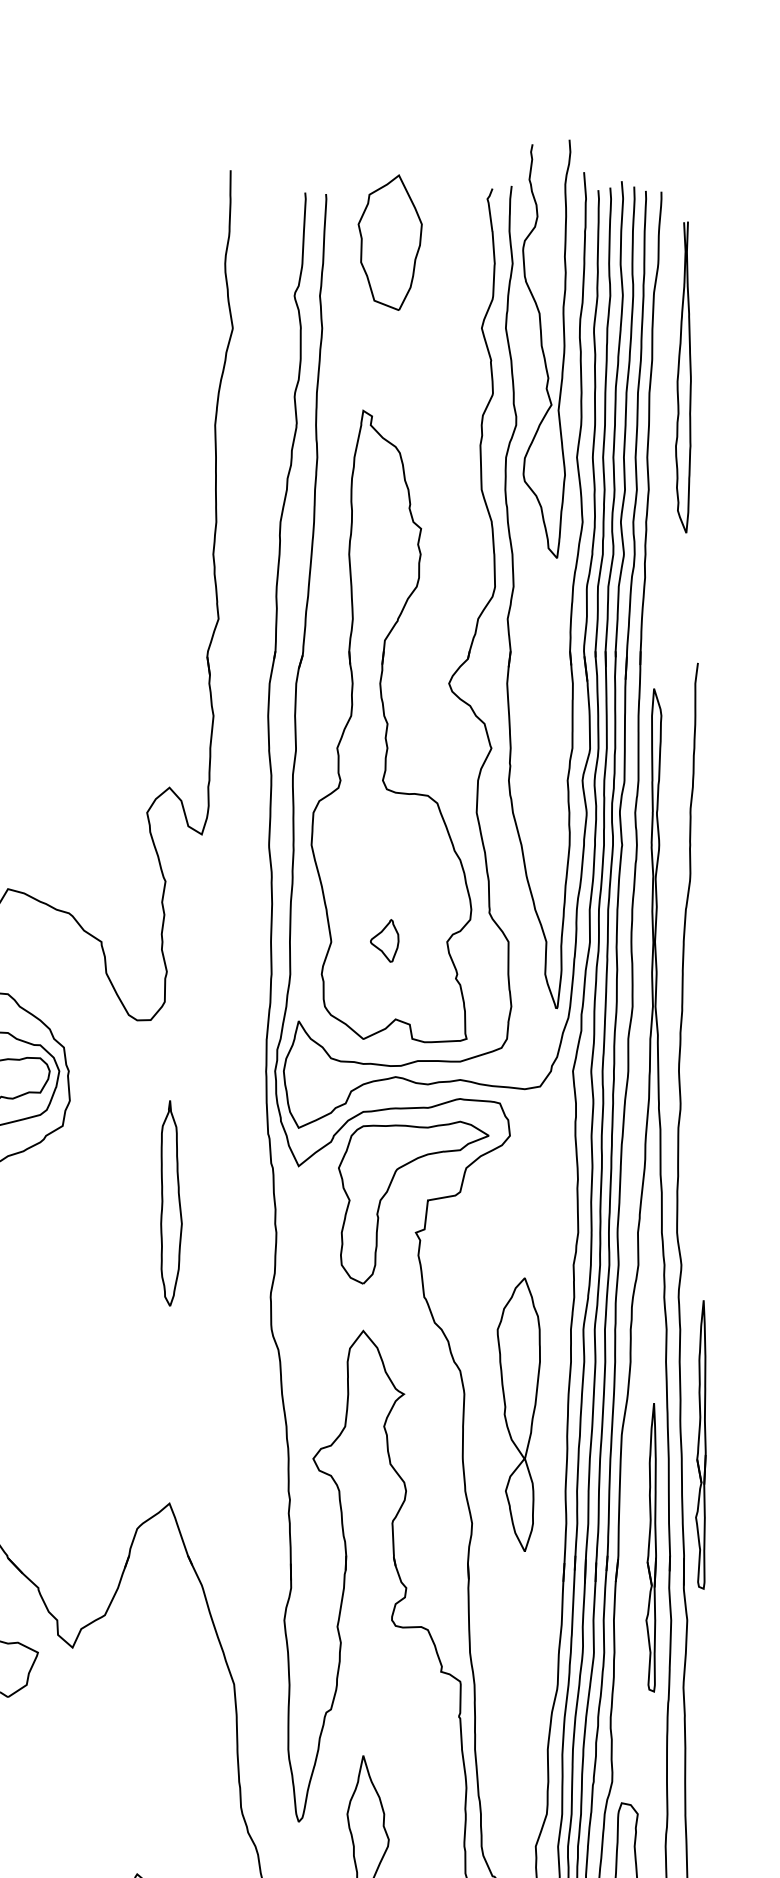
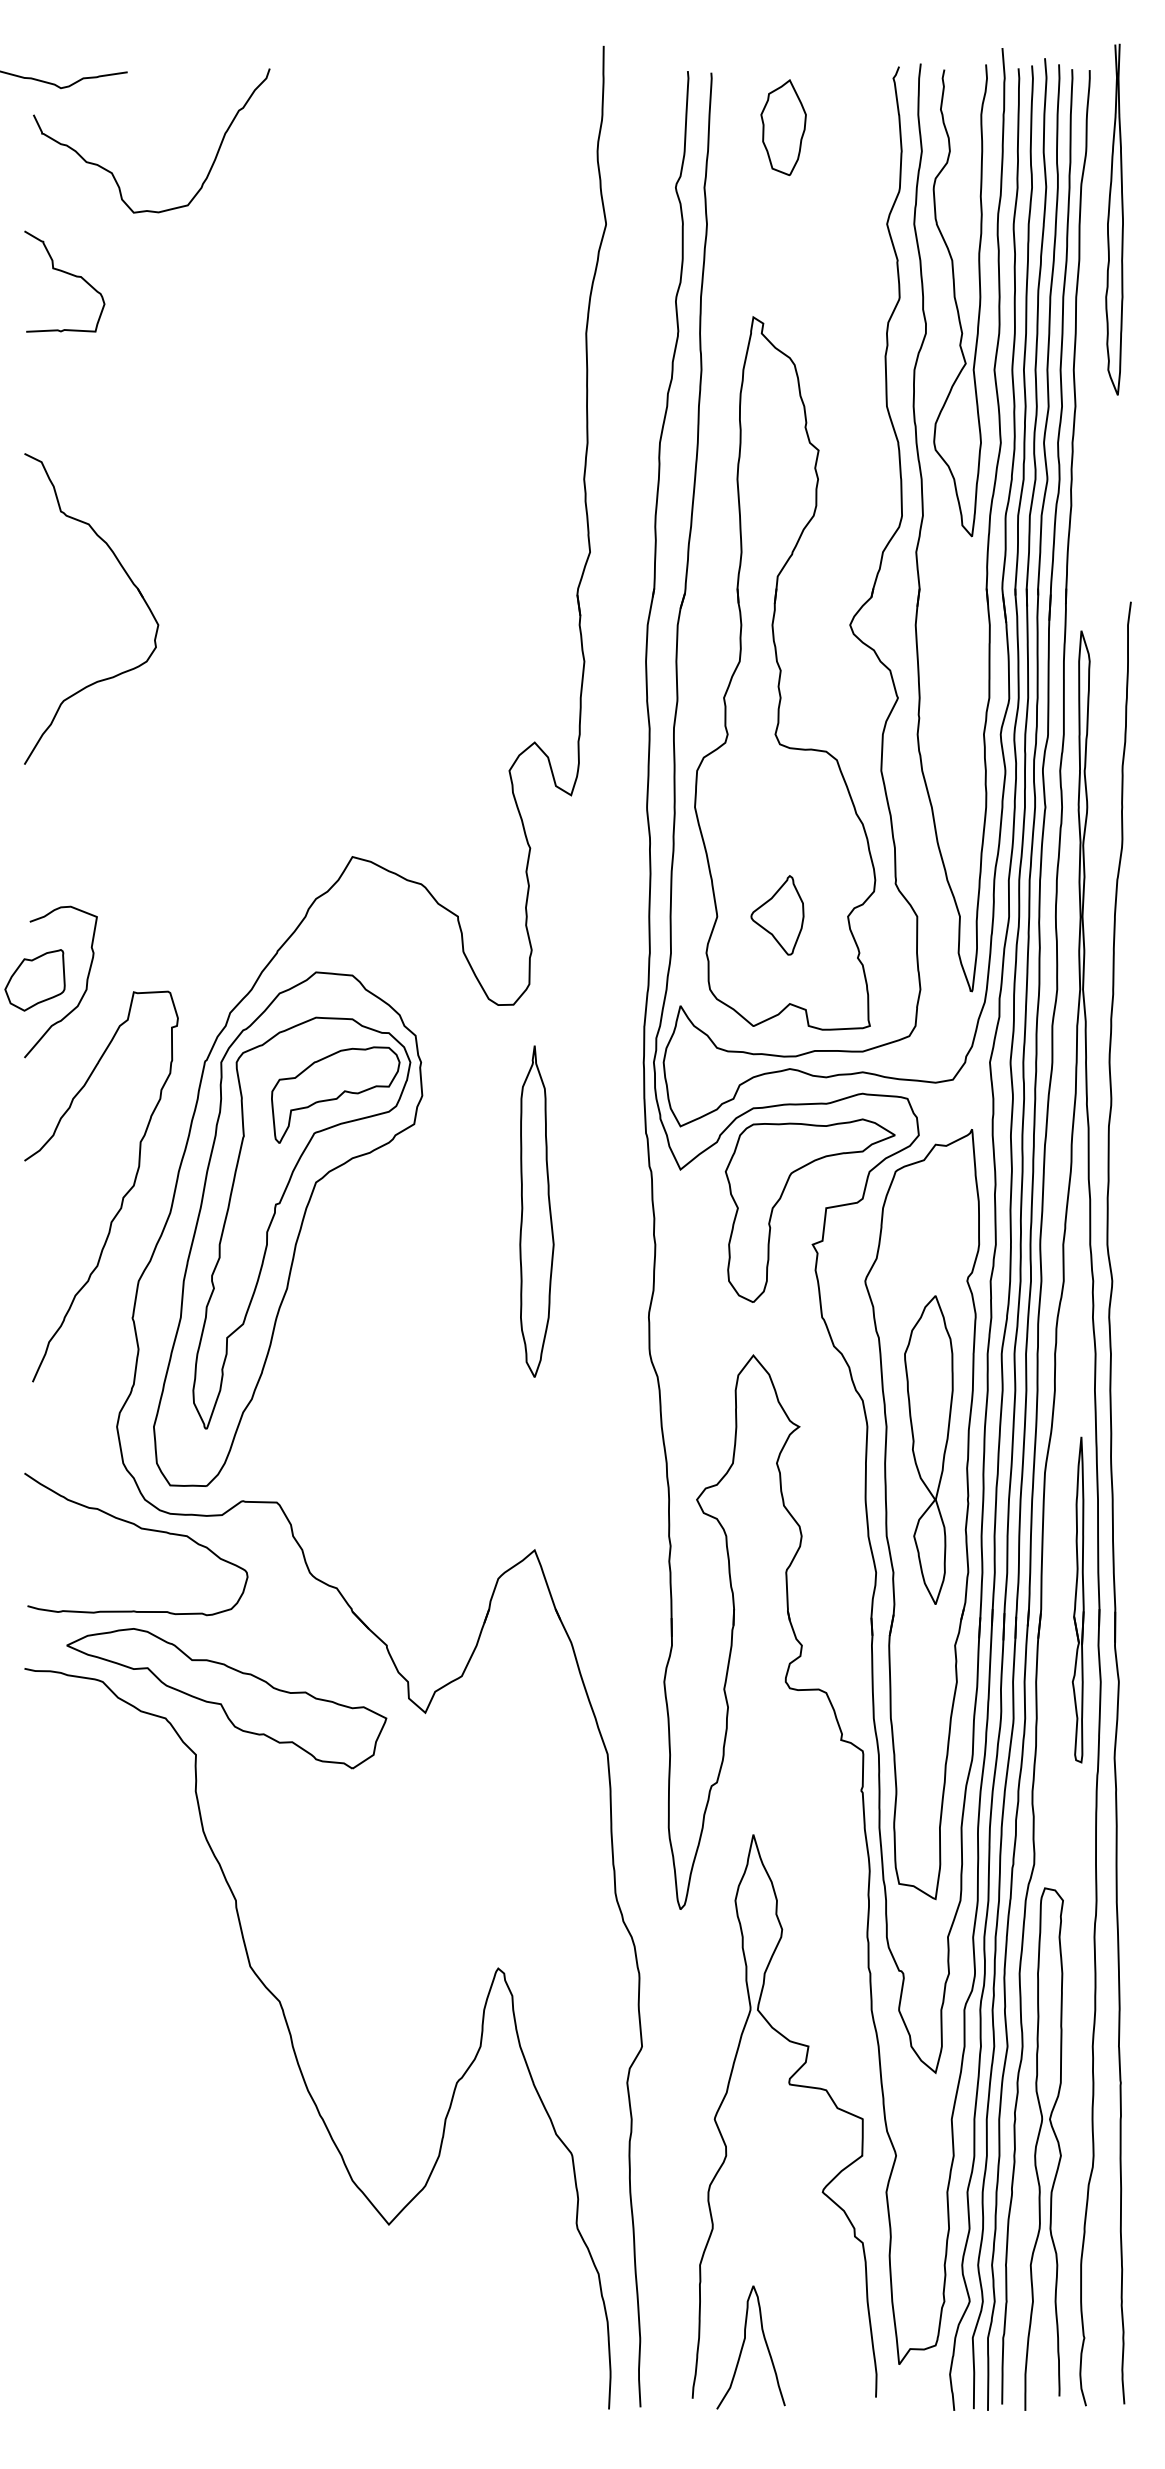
part: (390, 242) -> (783, 127), size x0.62
curve: (543, 348) -> (956, 300), moved
curve: (678, 377) -> (1109, 219), moved
part: (384, 940) -> (777, 915), size x1.67
part: (171, 1203) -> (536, 1211), size x1.43
part: (700, 1444) -> (1133, 1483), removed
part: (513, 1471) -> (922, 1514), added

